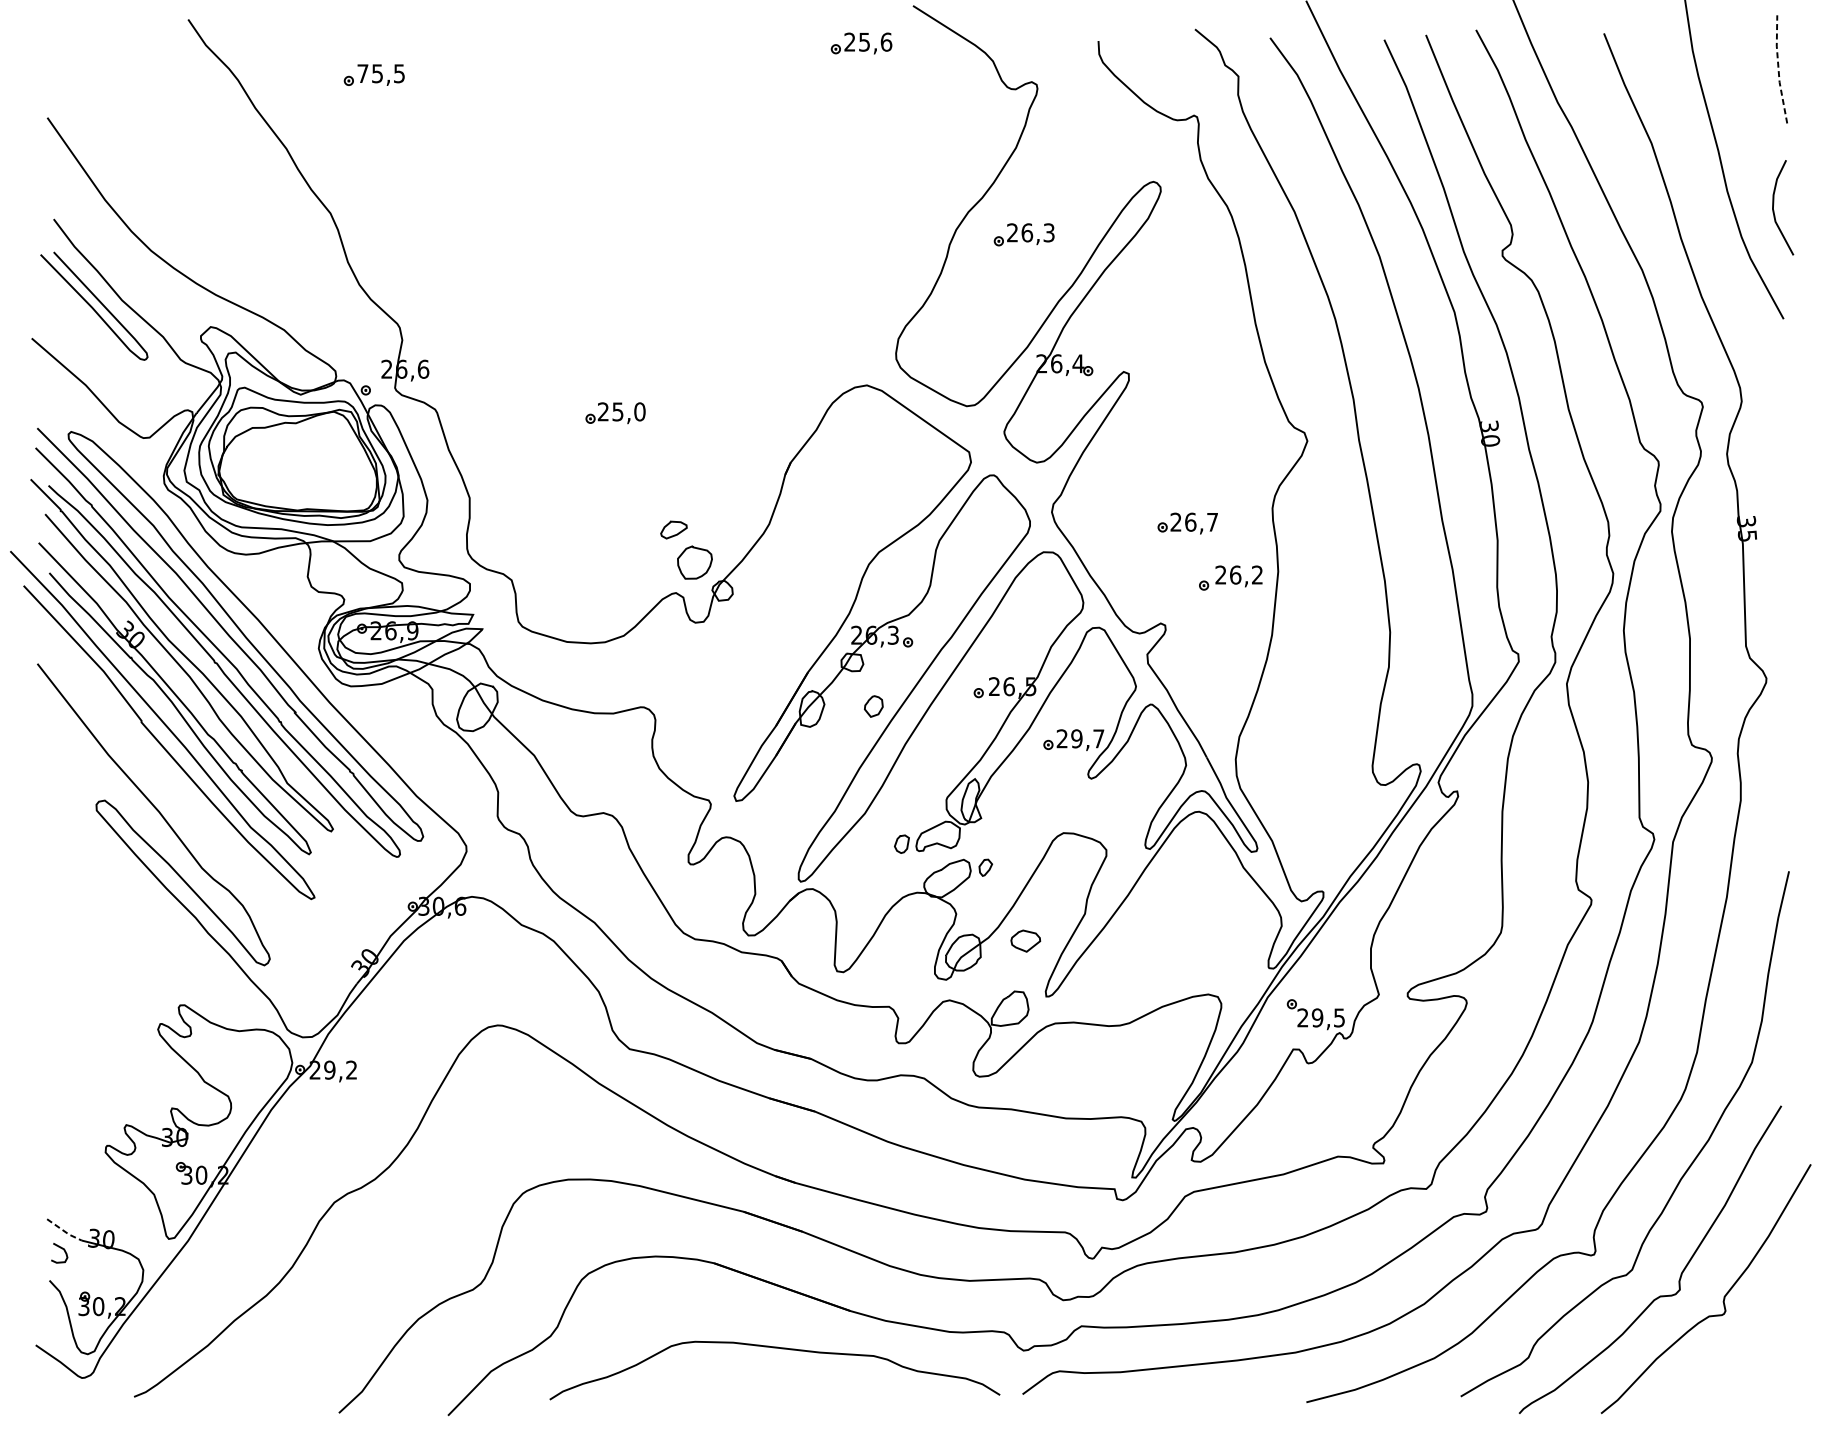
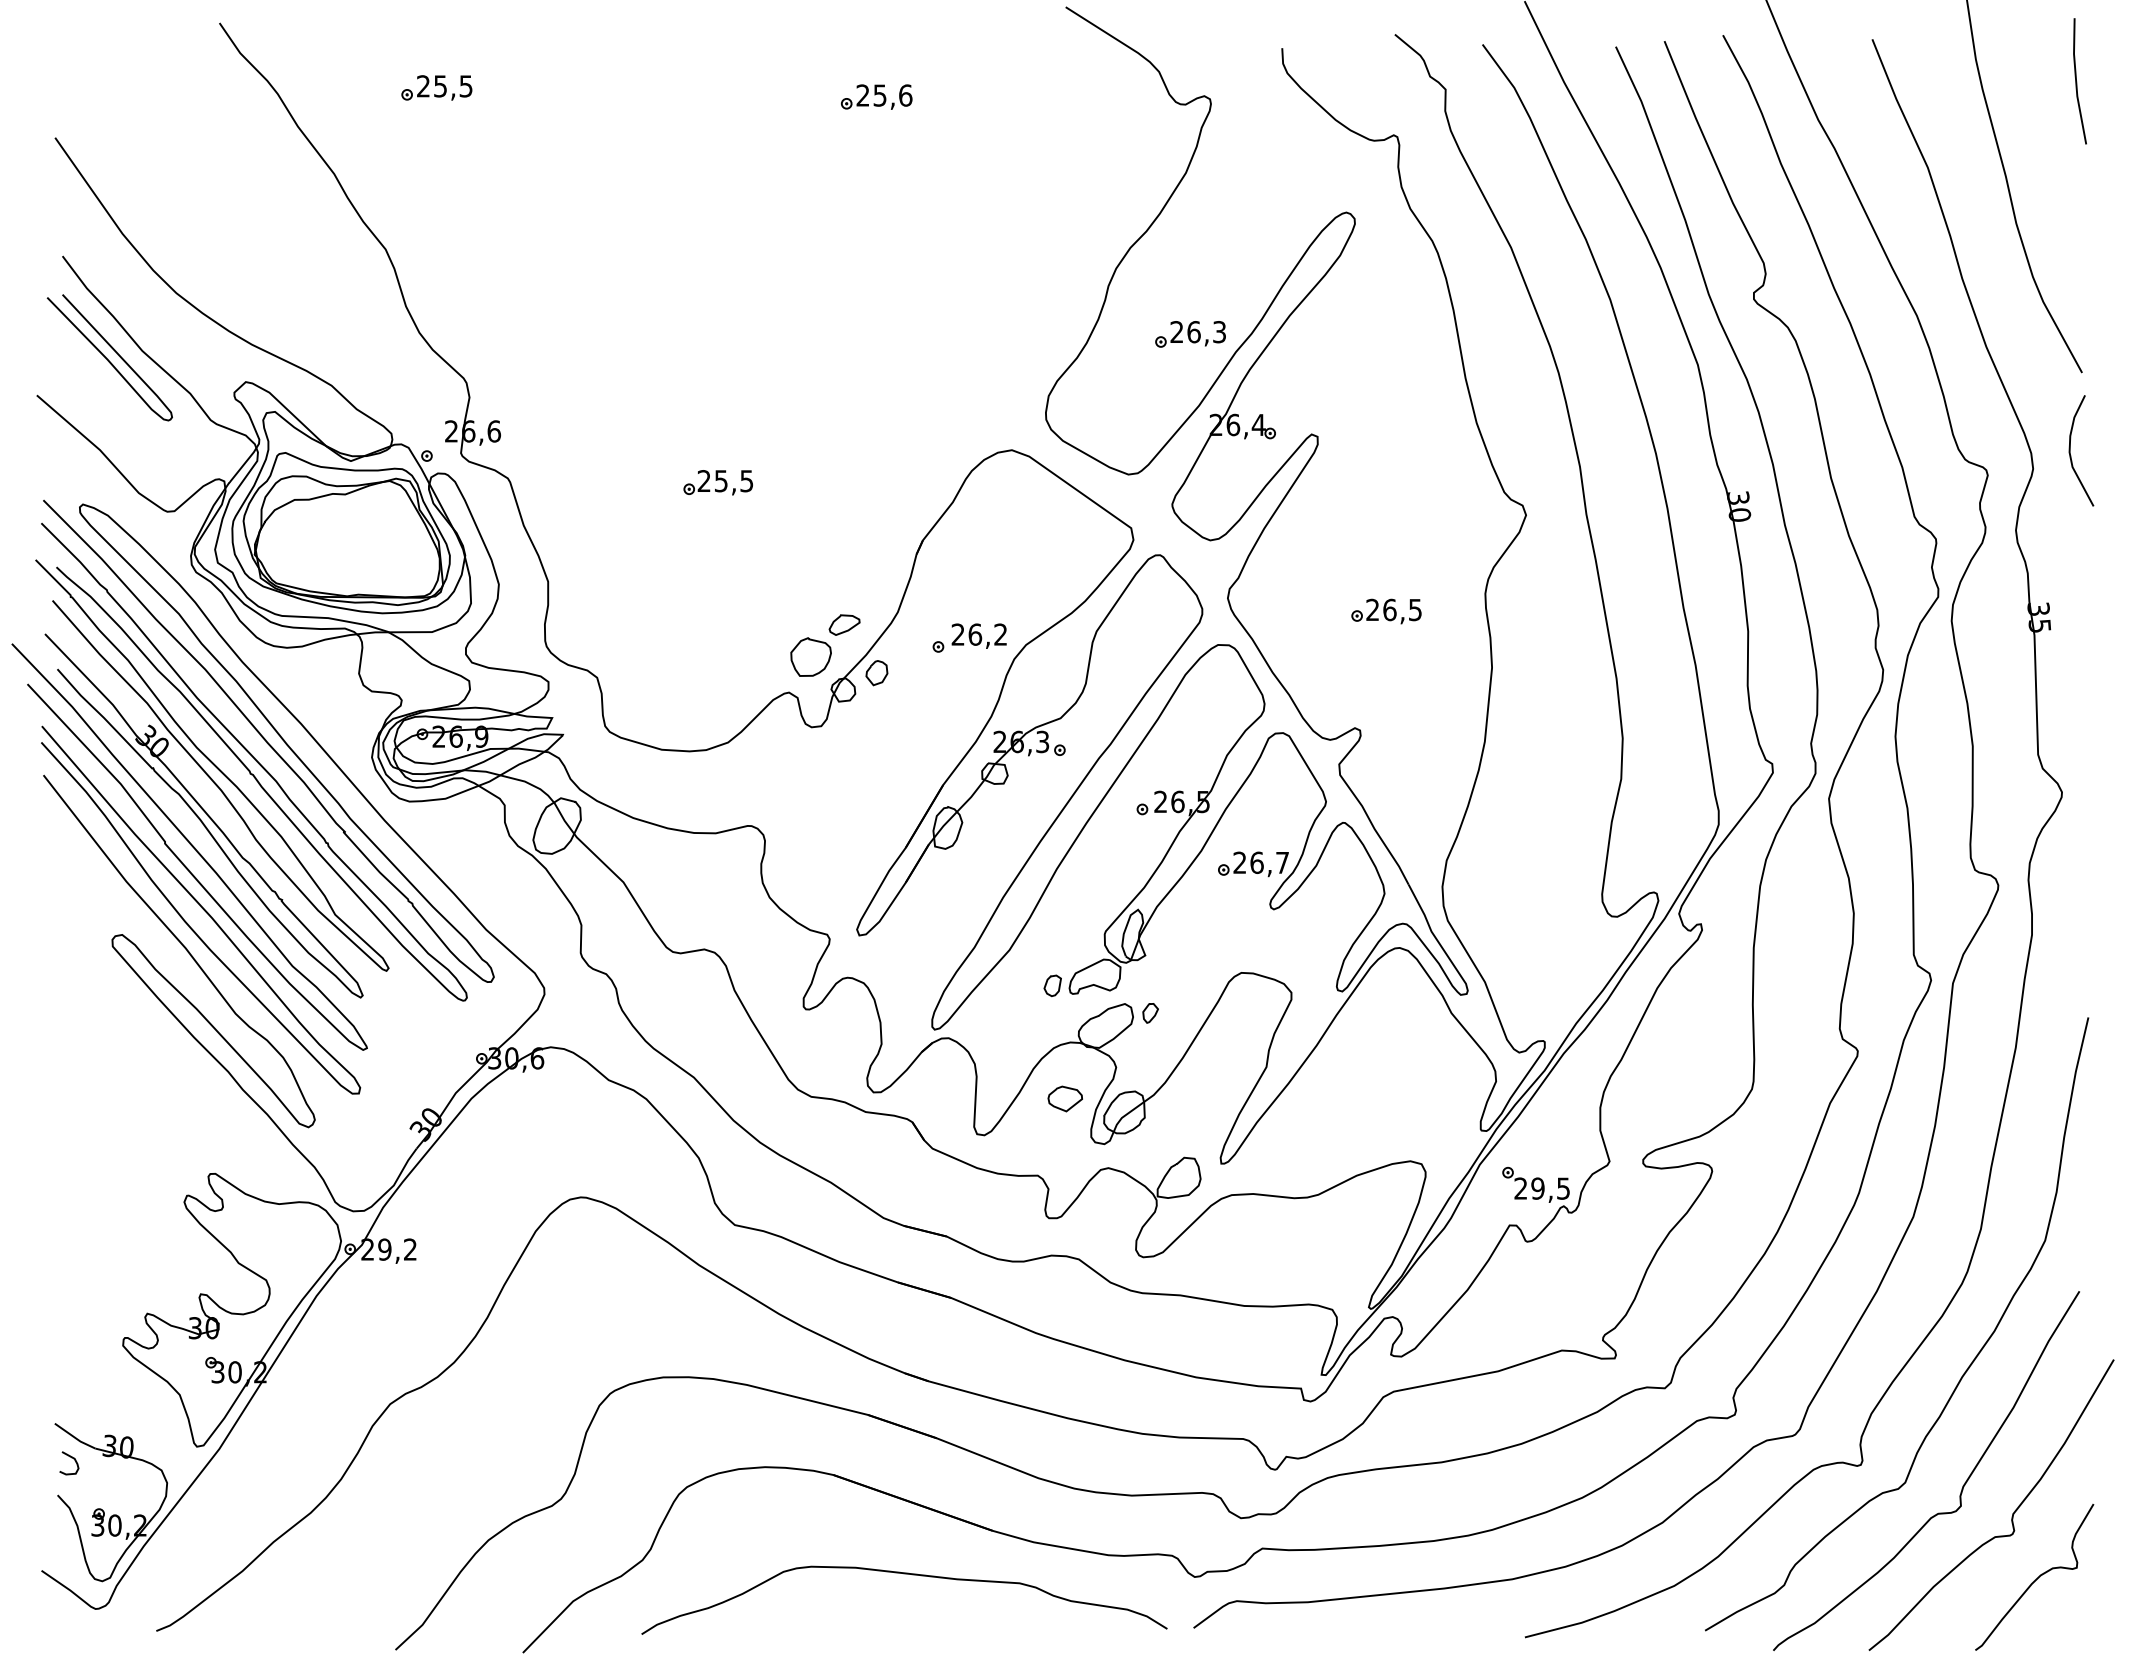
part: (861, 42) -> (876, 96), moved
line: (1778, 69) -> (2076, 81), dashed -> solid
text: (362, 73) -> (423, 86), 75,5 -> 25,5
curve: (1773, 207) -> (2070, 450), moved
part: (1024, 234) -> (1190, 334), moved
text: (639, 412) -> (746, 481), 25,0 -> 25,5
text: (1212, 522) -> (1415, 610), 26,7 -> 26,5
part: (673, 529) -> (844, 624), moved
part: (1230, 577) -> (969, 637), moved
part: (873, 706) -> (876, 673), moved
text: (1076, 738) -> (1256, 862), 29,7 -> 26,7
curve: (172, 777) -> (201, 908), added
part: (1025, 940) -> (1064, 1098), moved
line: (63, 1231) -> (74, 1437), dashed -> solid
curve: (1744, 1351) -> (2036, 1578), added

